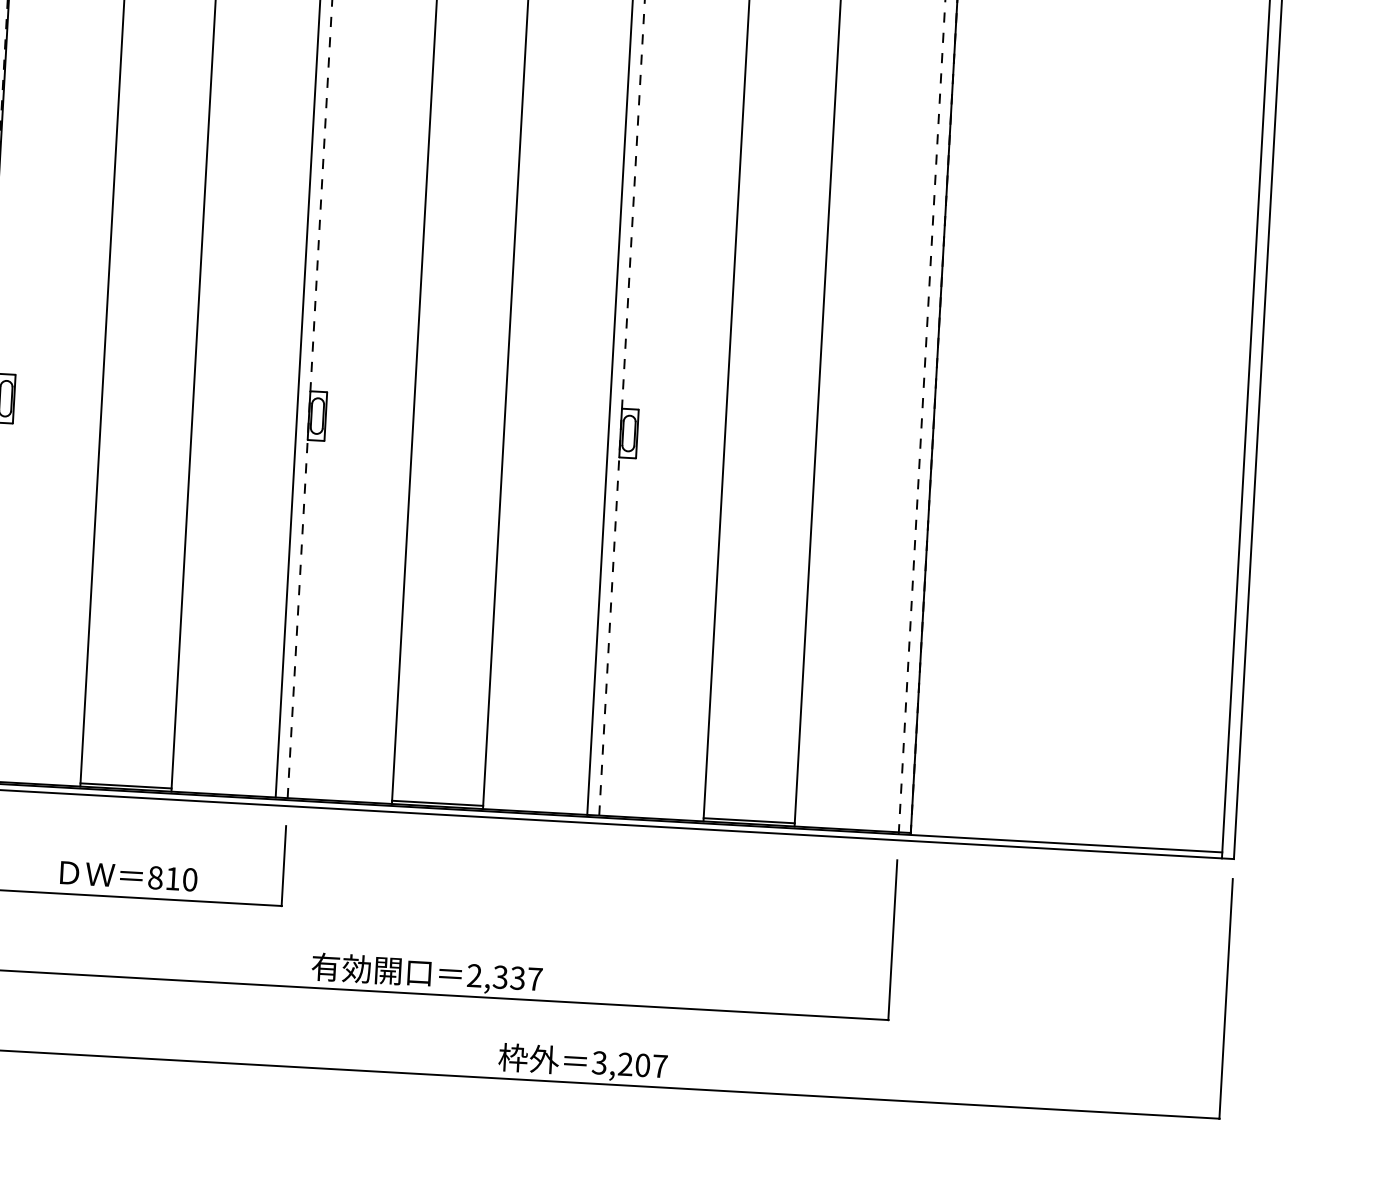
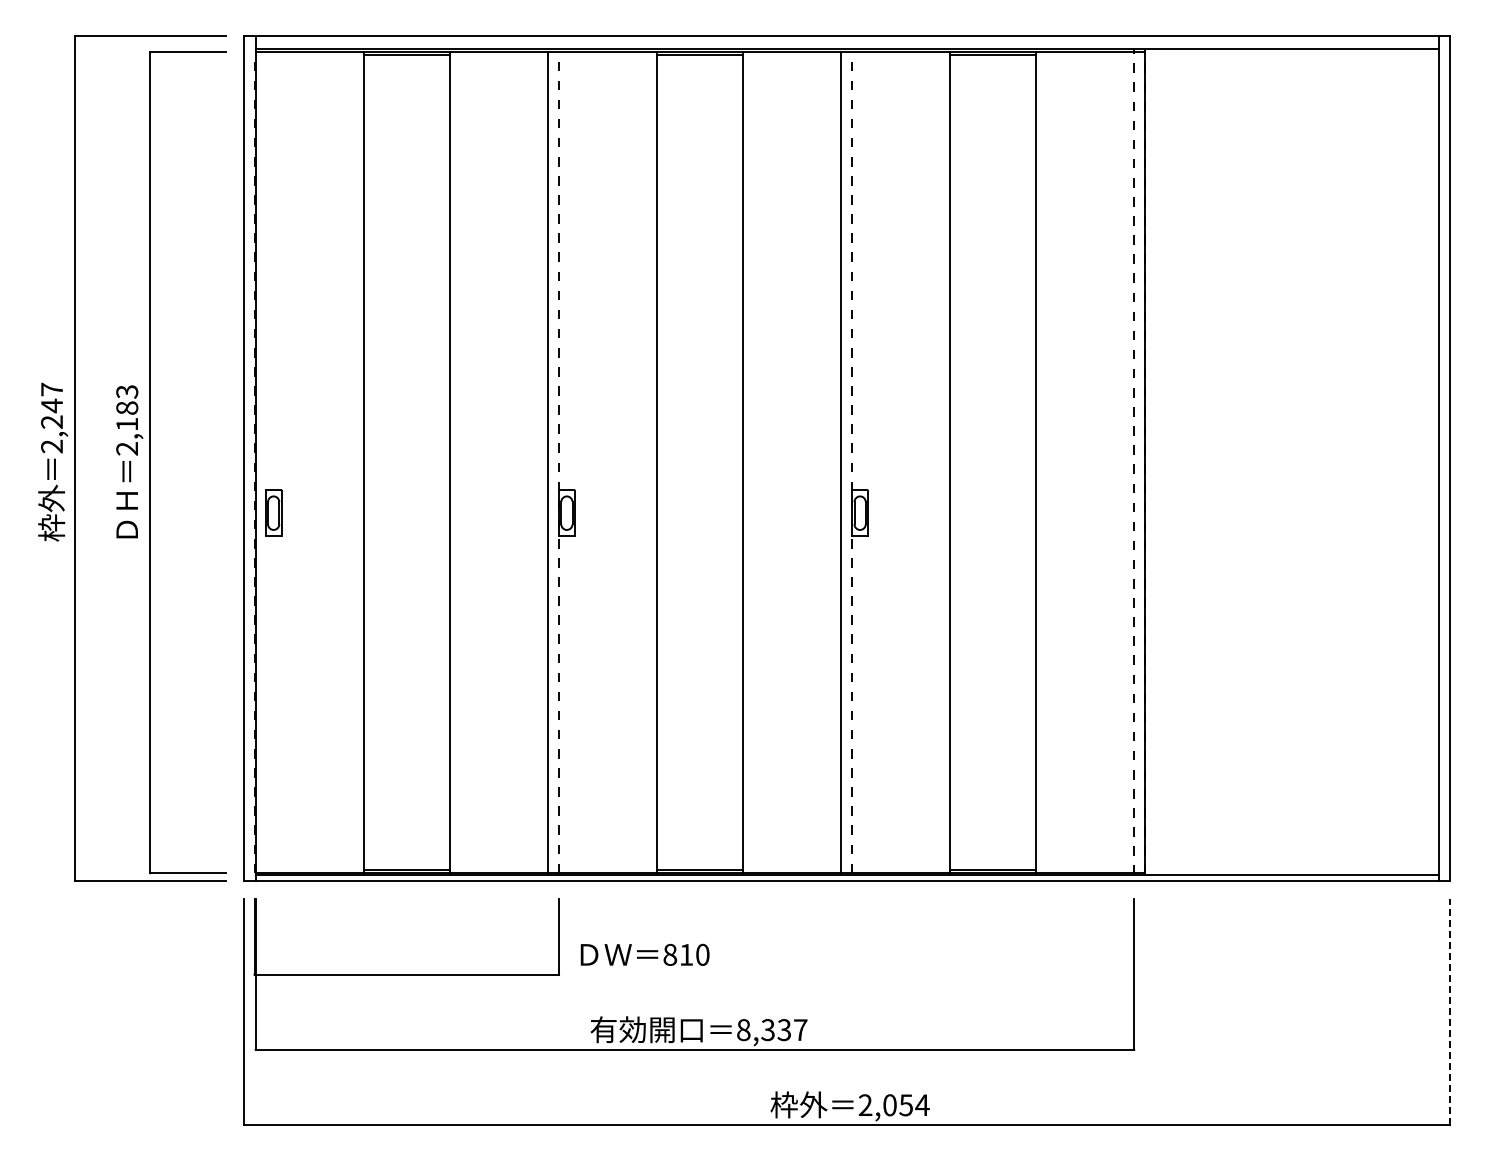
text: (128, 875) -> (644, 954), moved
text: (474, 976) -> (743, 1030), 2,337 -> 8,337
line: (1225, 999) -> (1449, 1012), solid -> dashed
text: (629, 1064) -> (893, 1105), 3,207 -> 2,054

